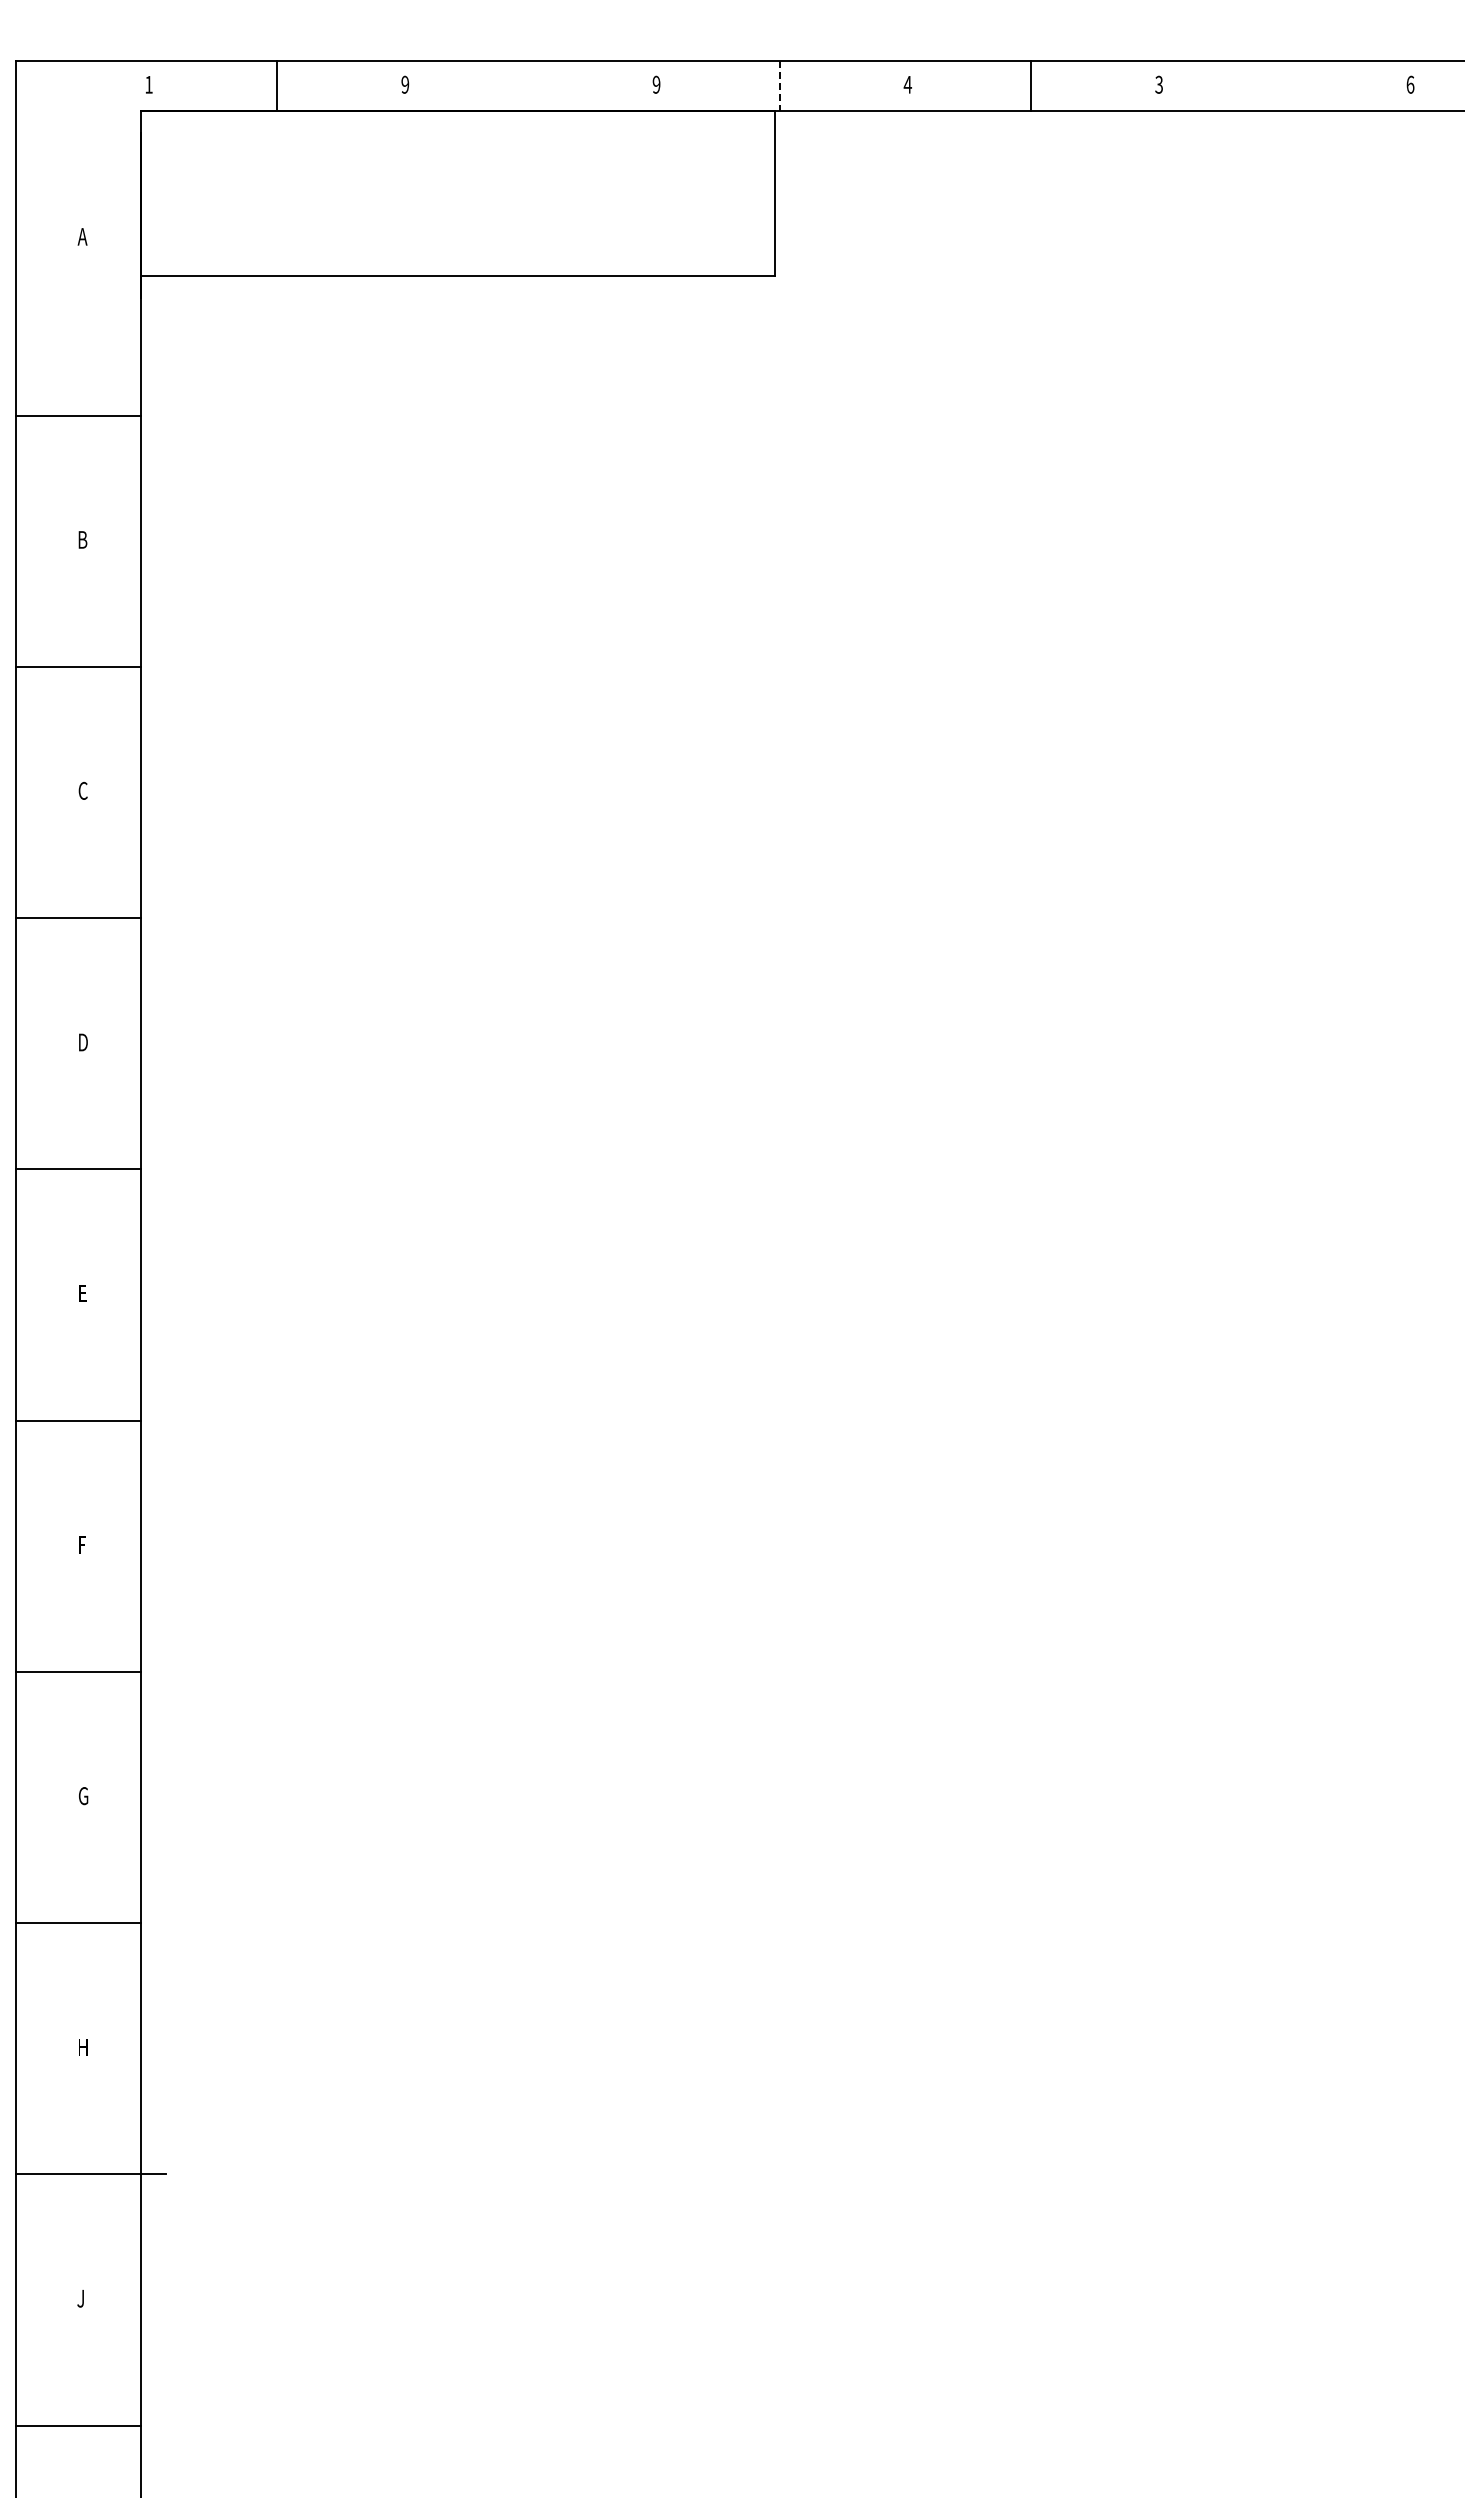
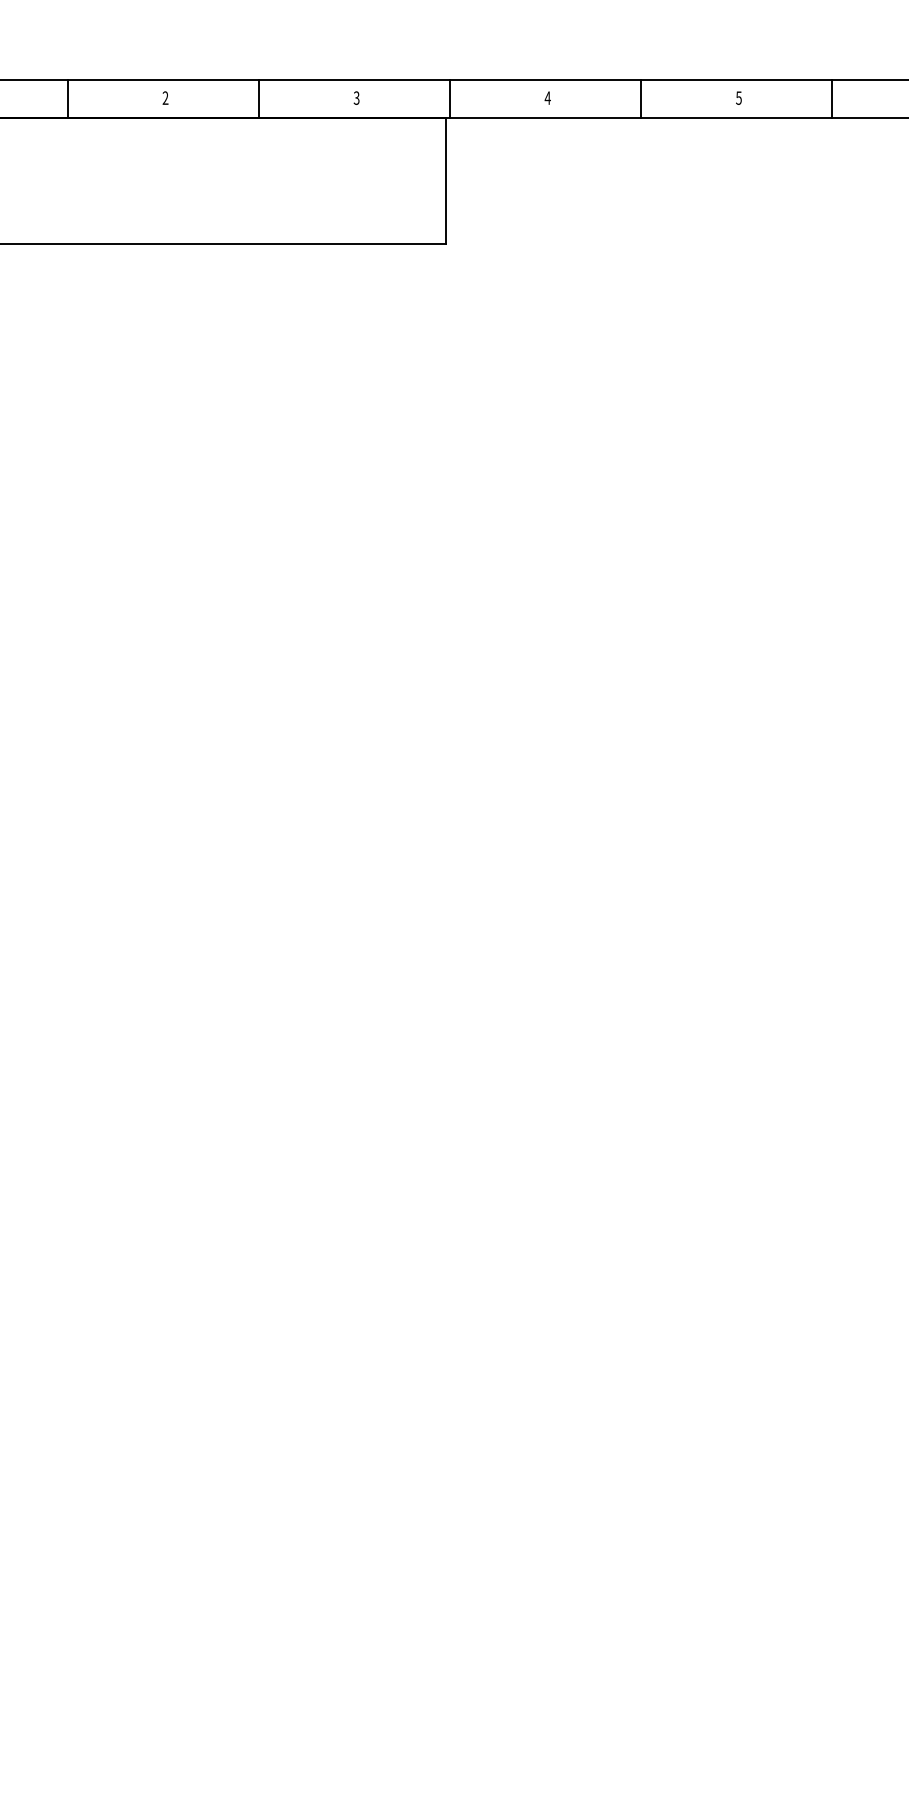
text: (405, 84) -> (165, 97), 9 -> 2
text: (656, 84) -> (356, 97), 9 -> 3
text: (1158, 84) -> (738, 97), 3 -> 5
line: (528, 86) -> (259, 99), added
line: (779, 86) -> (450, 99), dashed -> solid
line: (1282, 86) -> (832, 99), added

